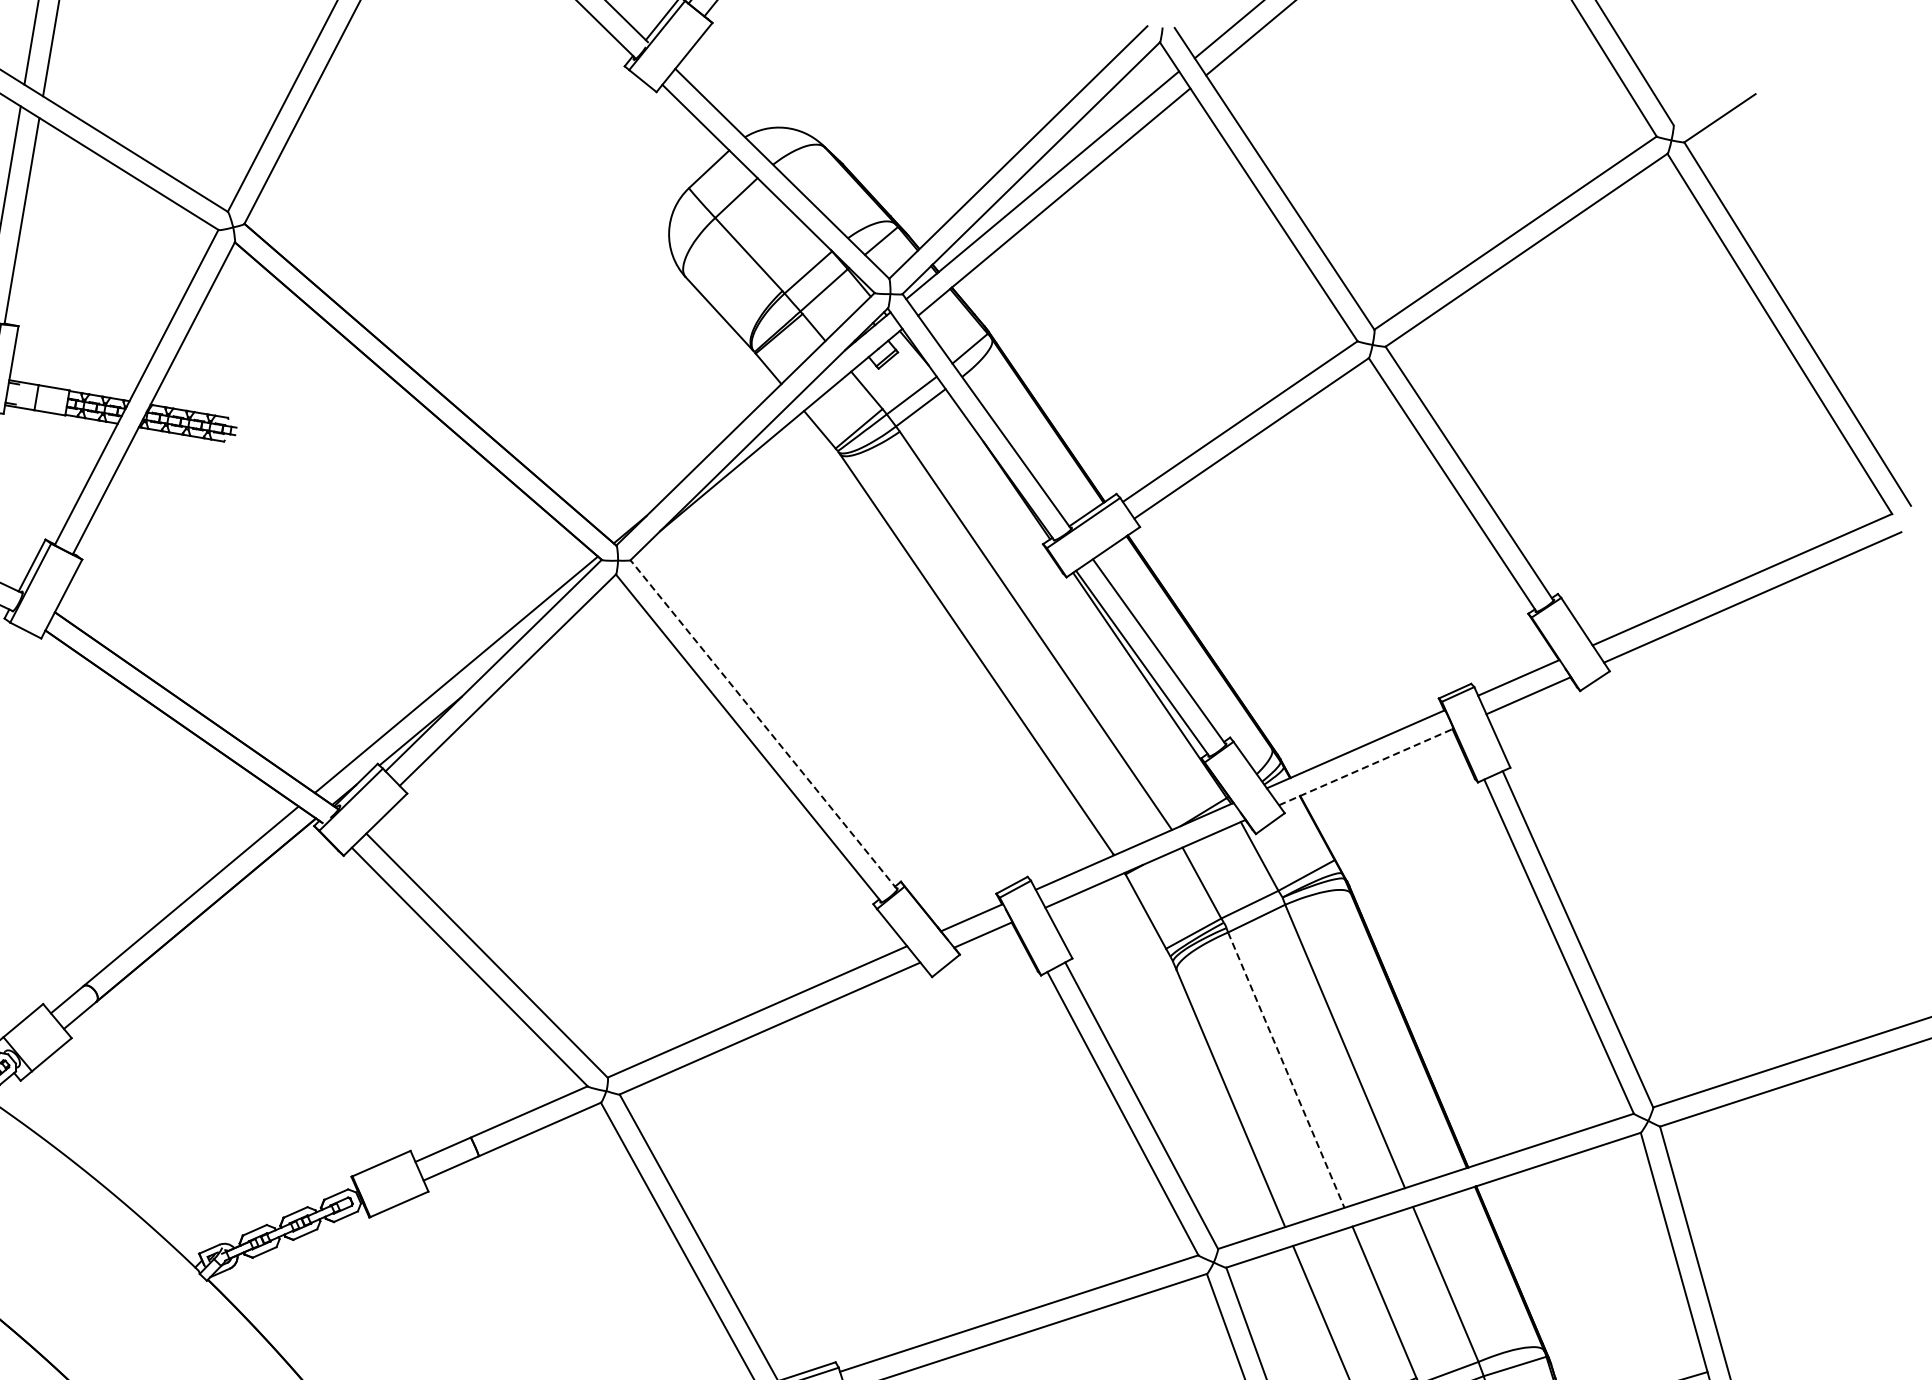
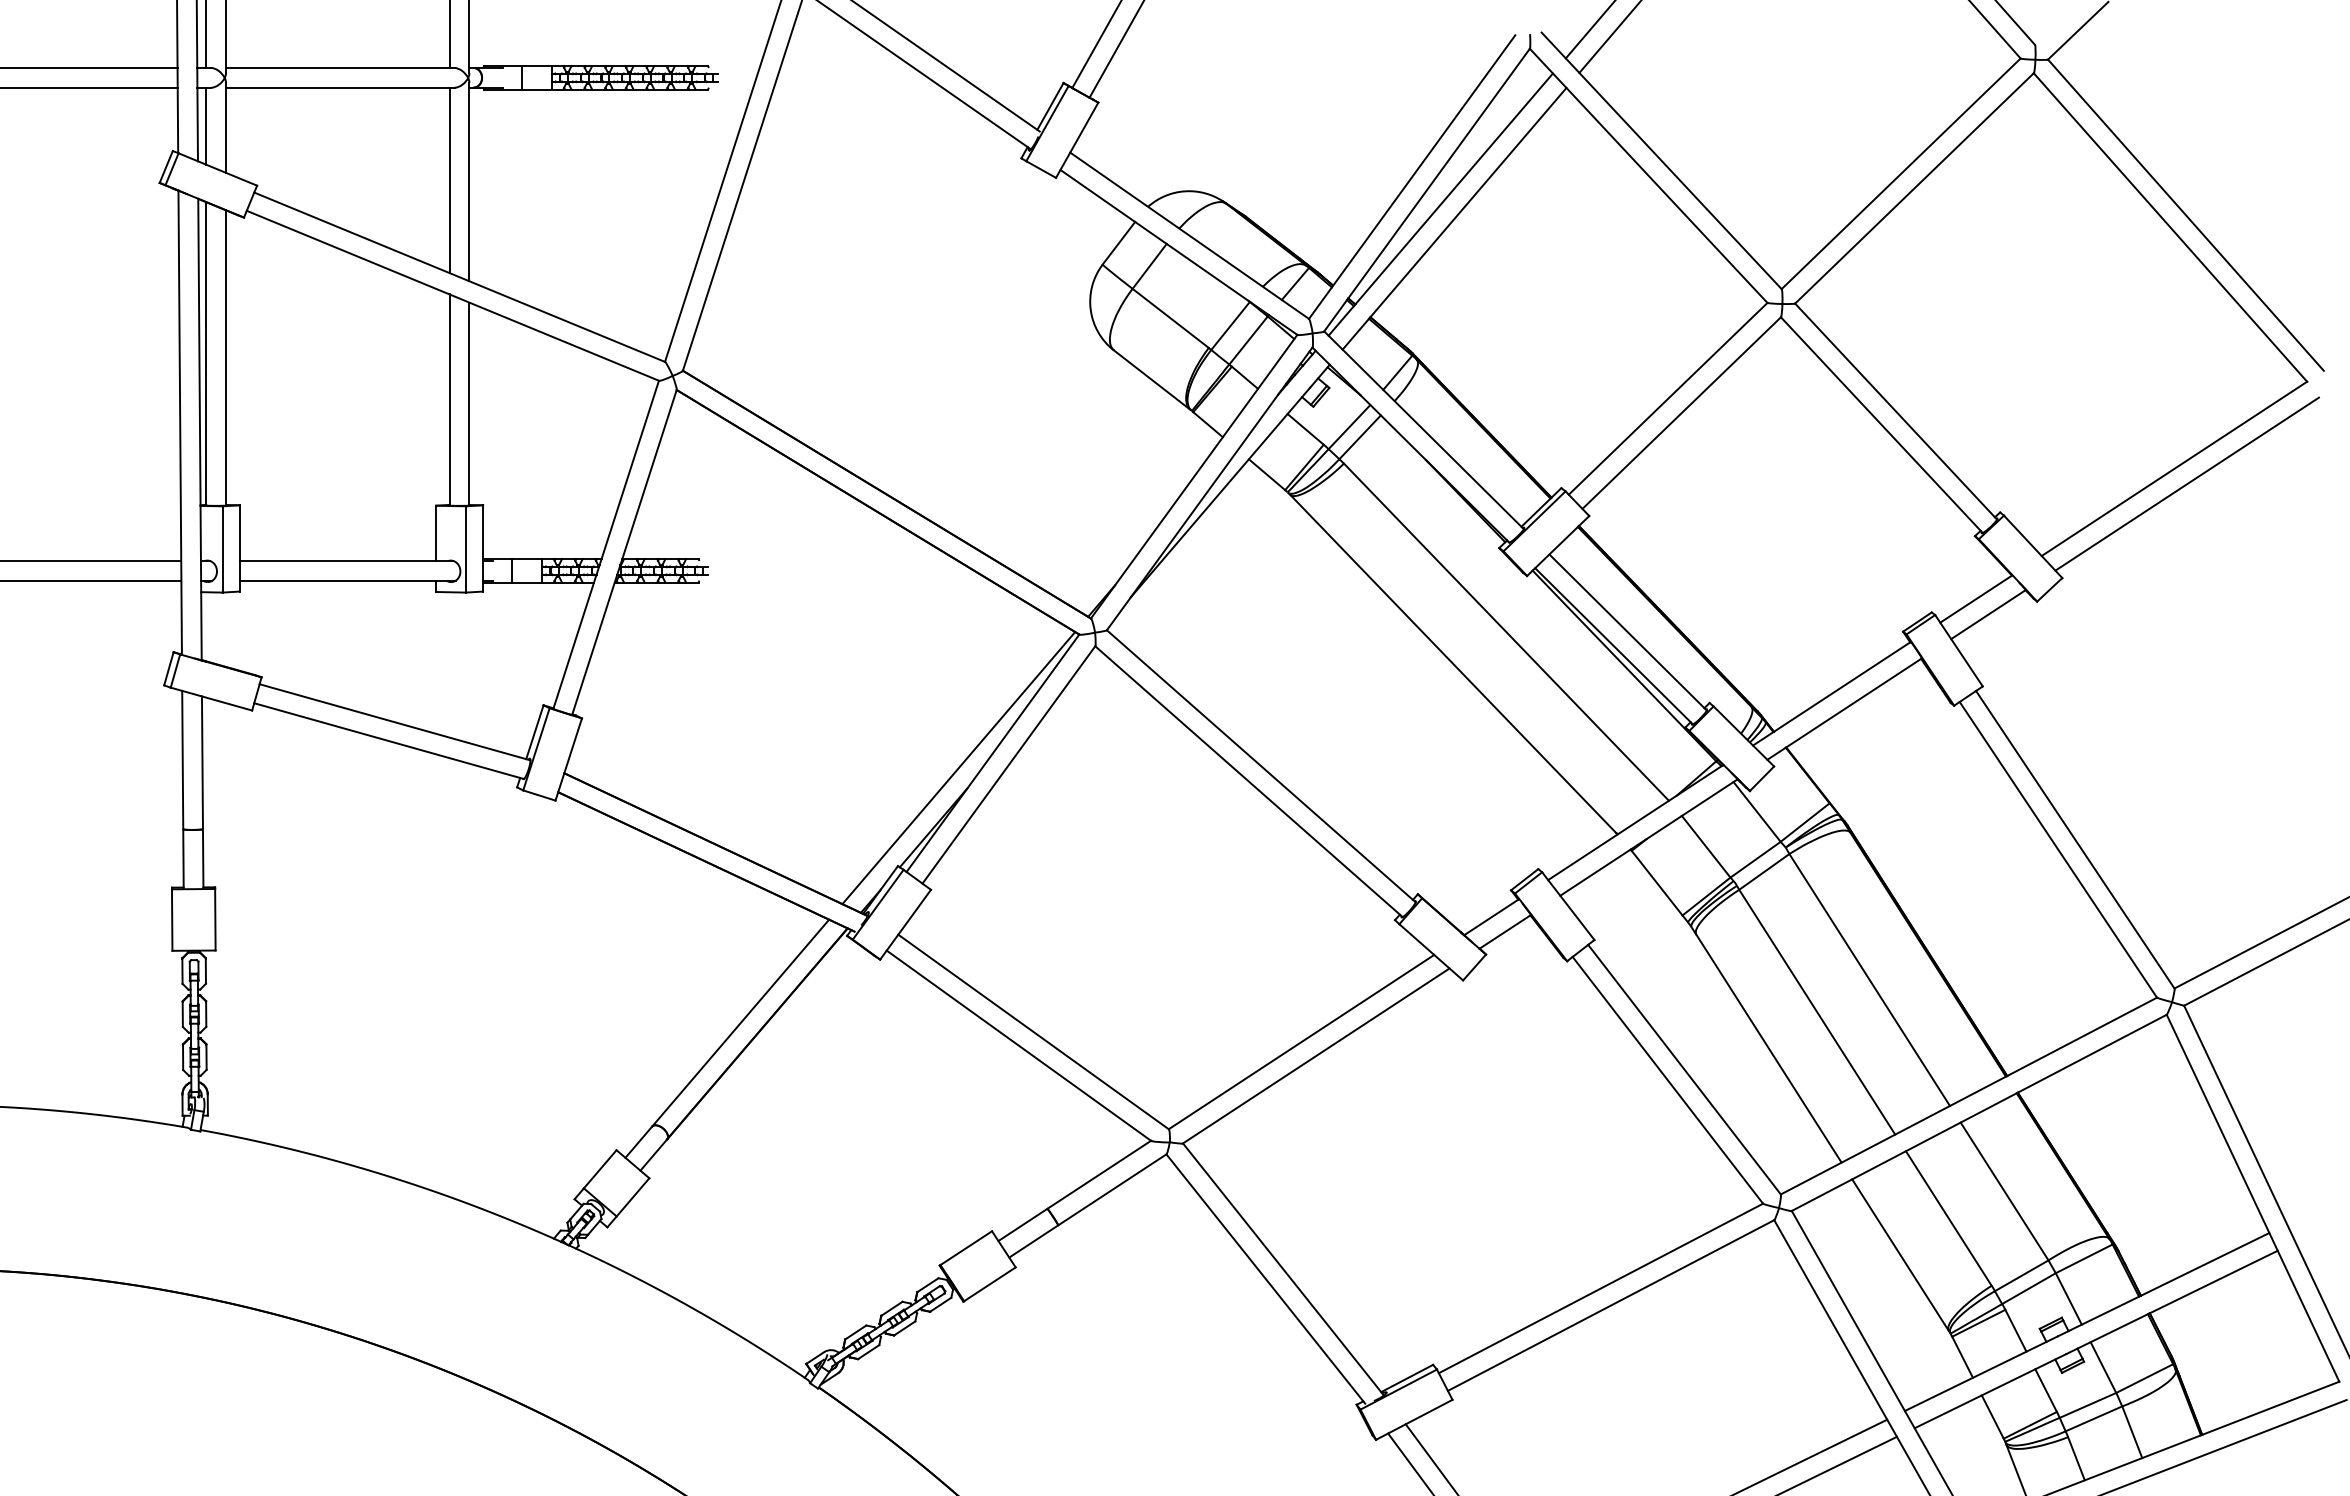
line: (764, 725) -> (1261, 766), dashed -> solid
line: (1367, 766) -> (1845, 708), dashed -> solid
line: (1286, 1070) -> (1817, 1012), dashed -> solid

